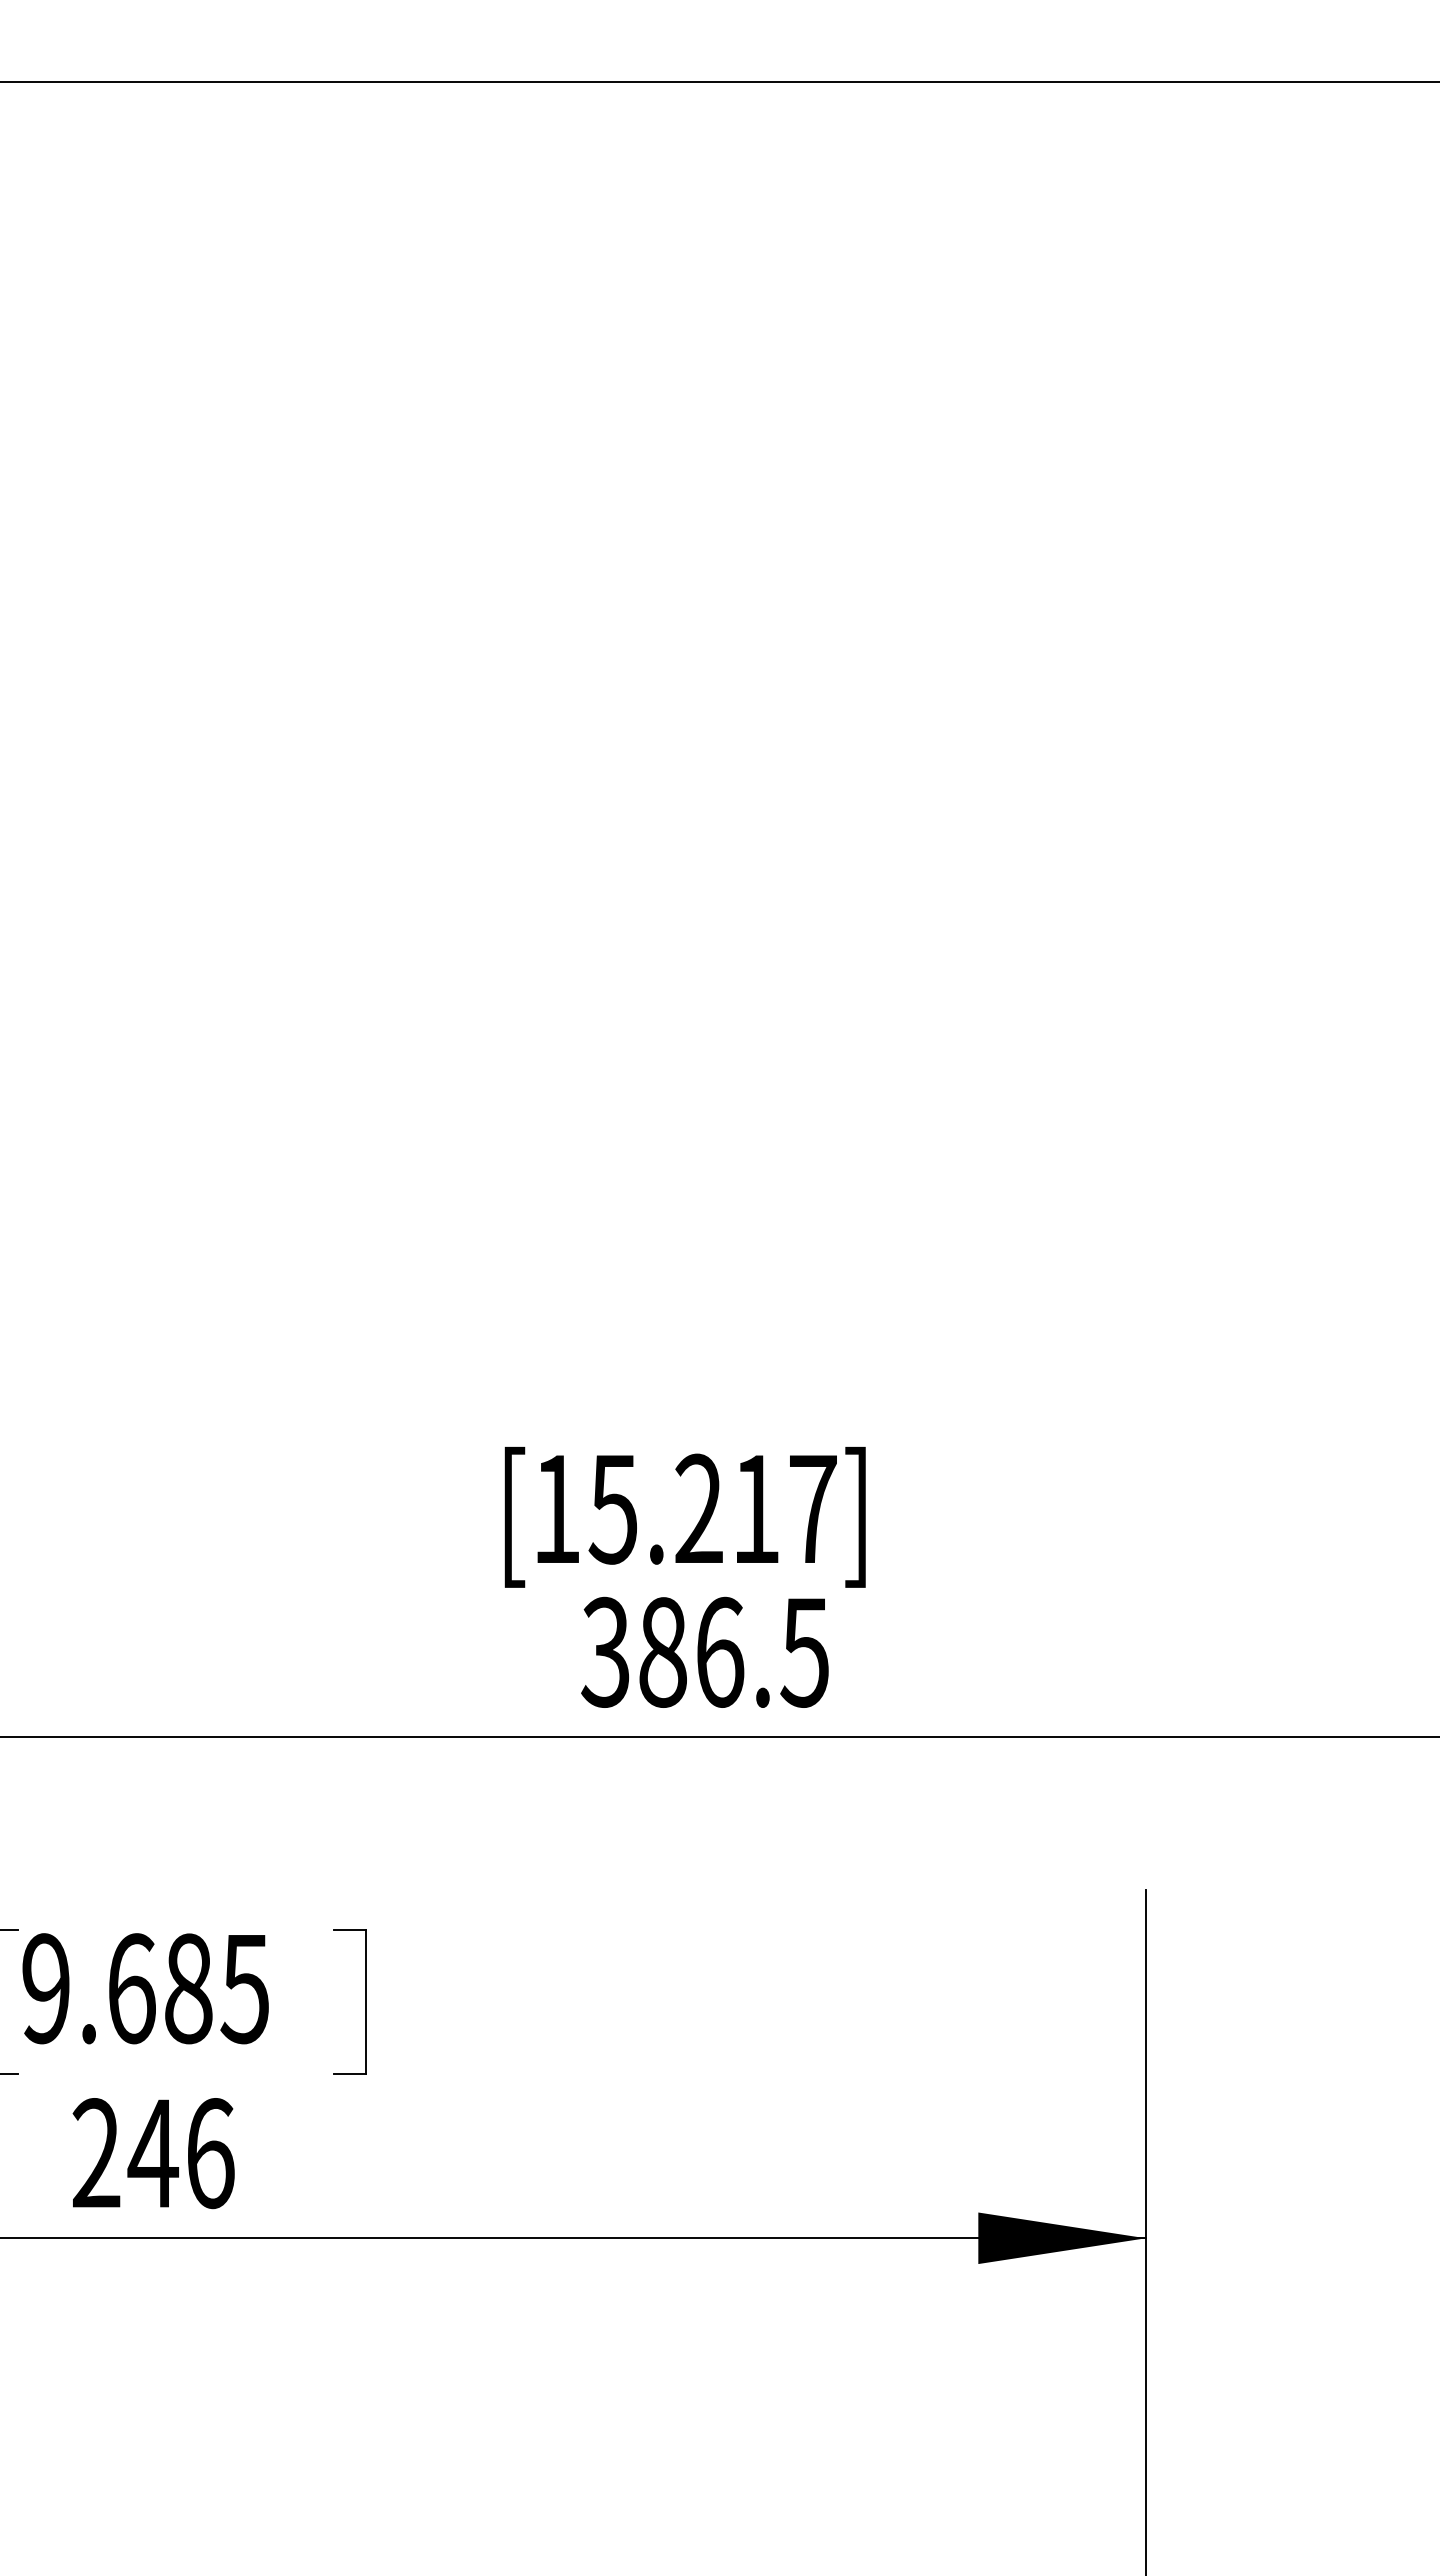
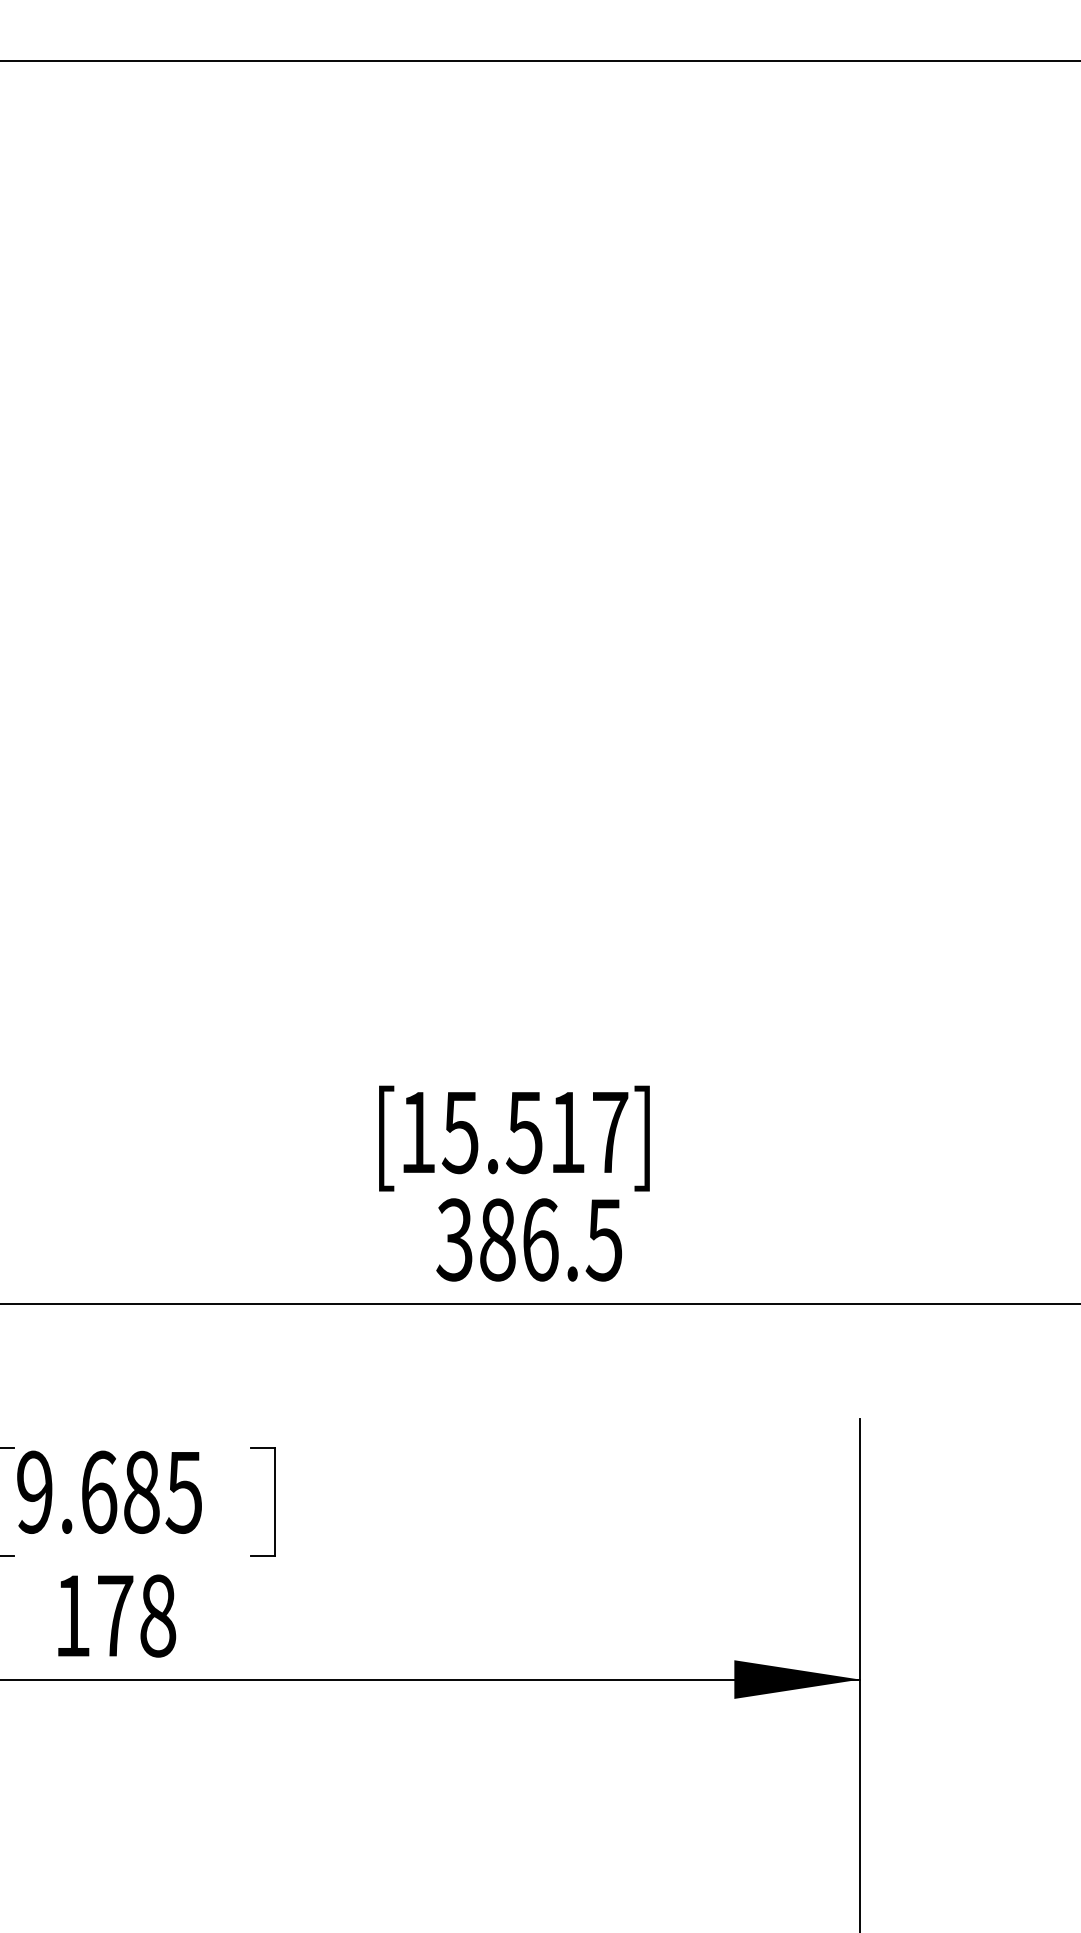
text: (698, 1508) -> (524, 1131), [15.217] -> [15.517]
text: (153, 2153) -> (115, 1615), 246 -> 178

